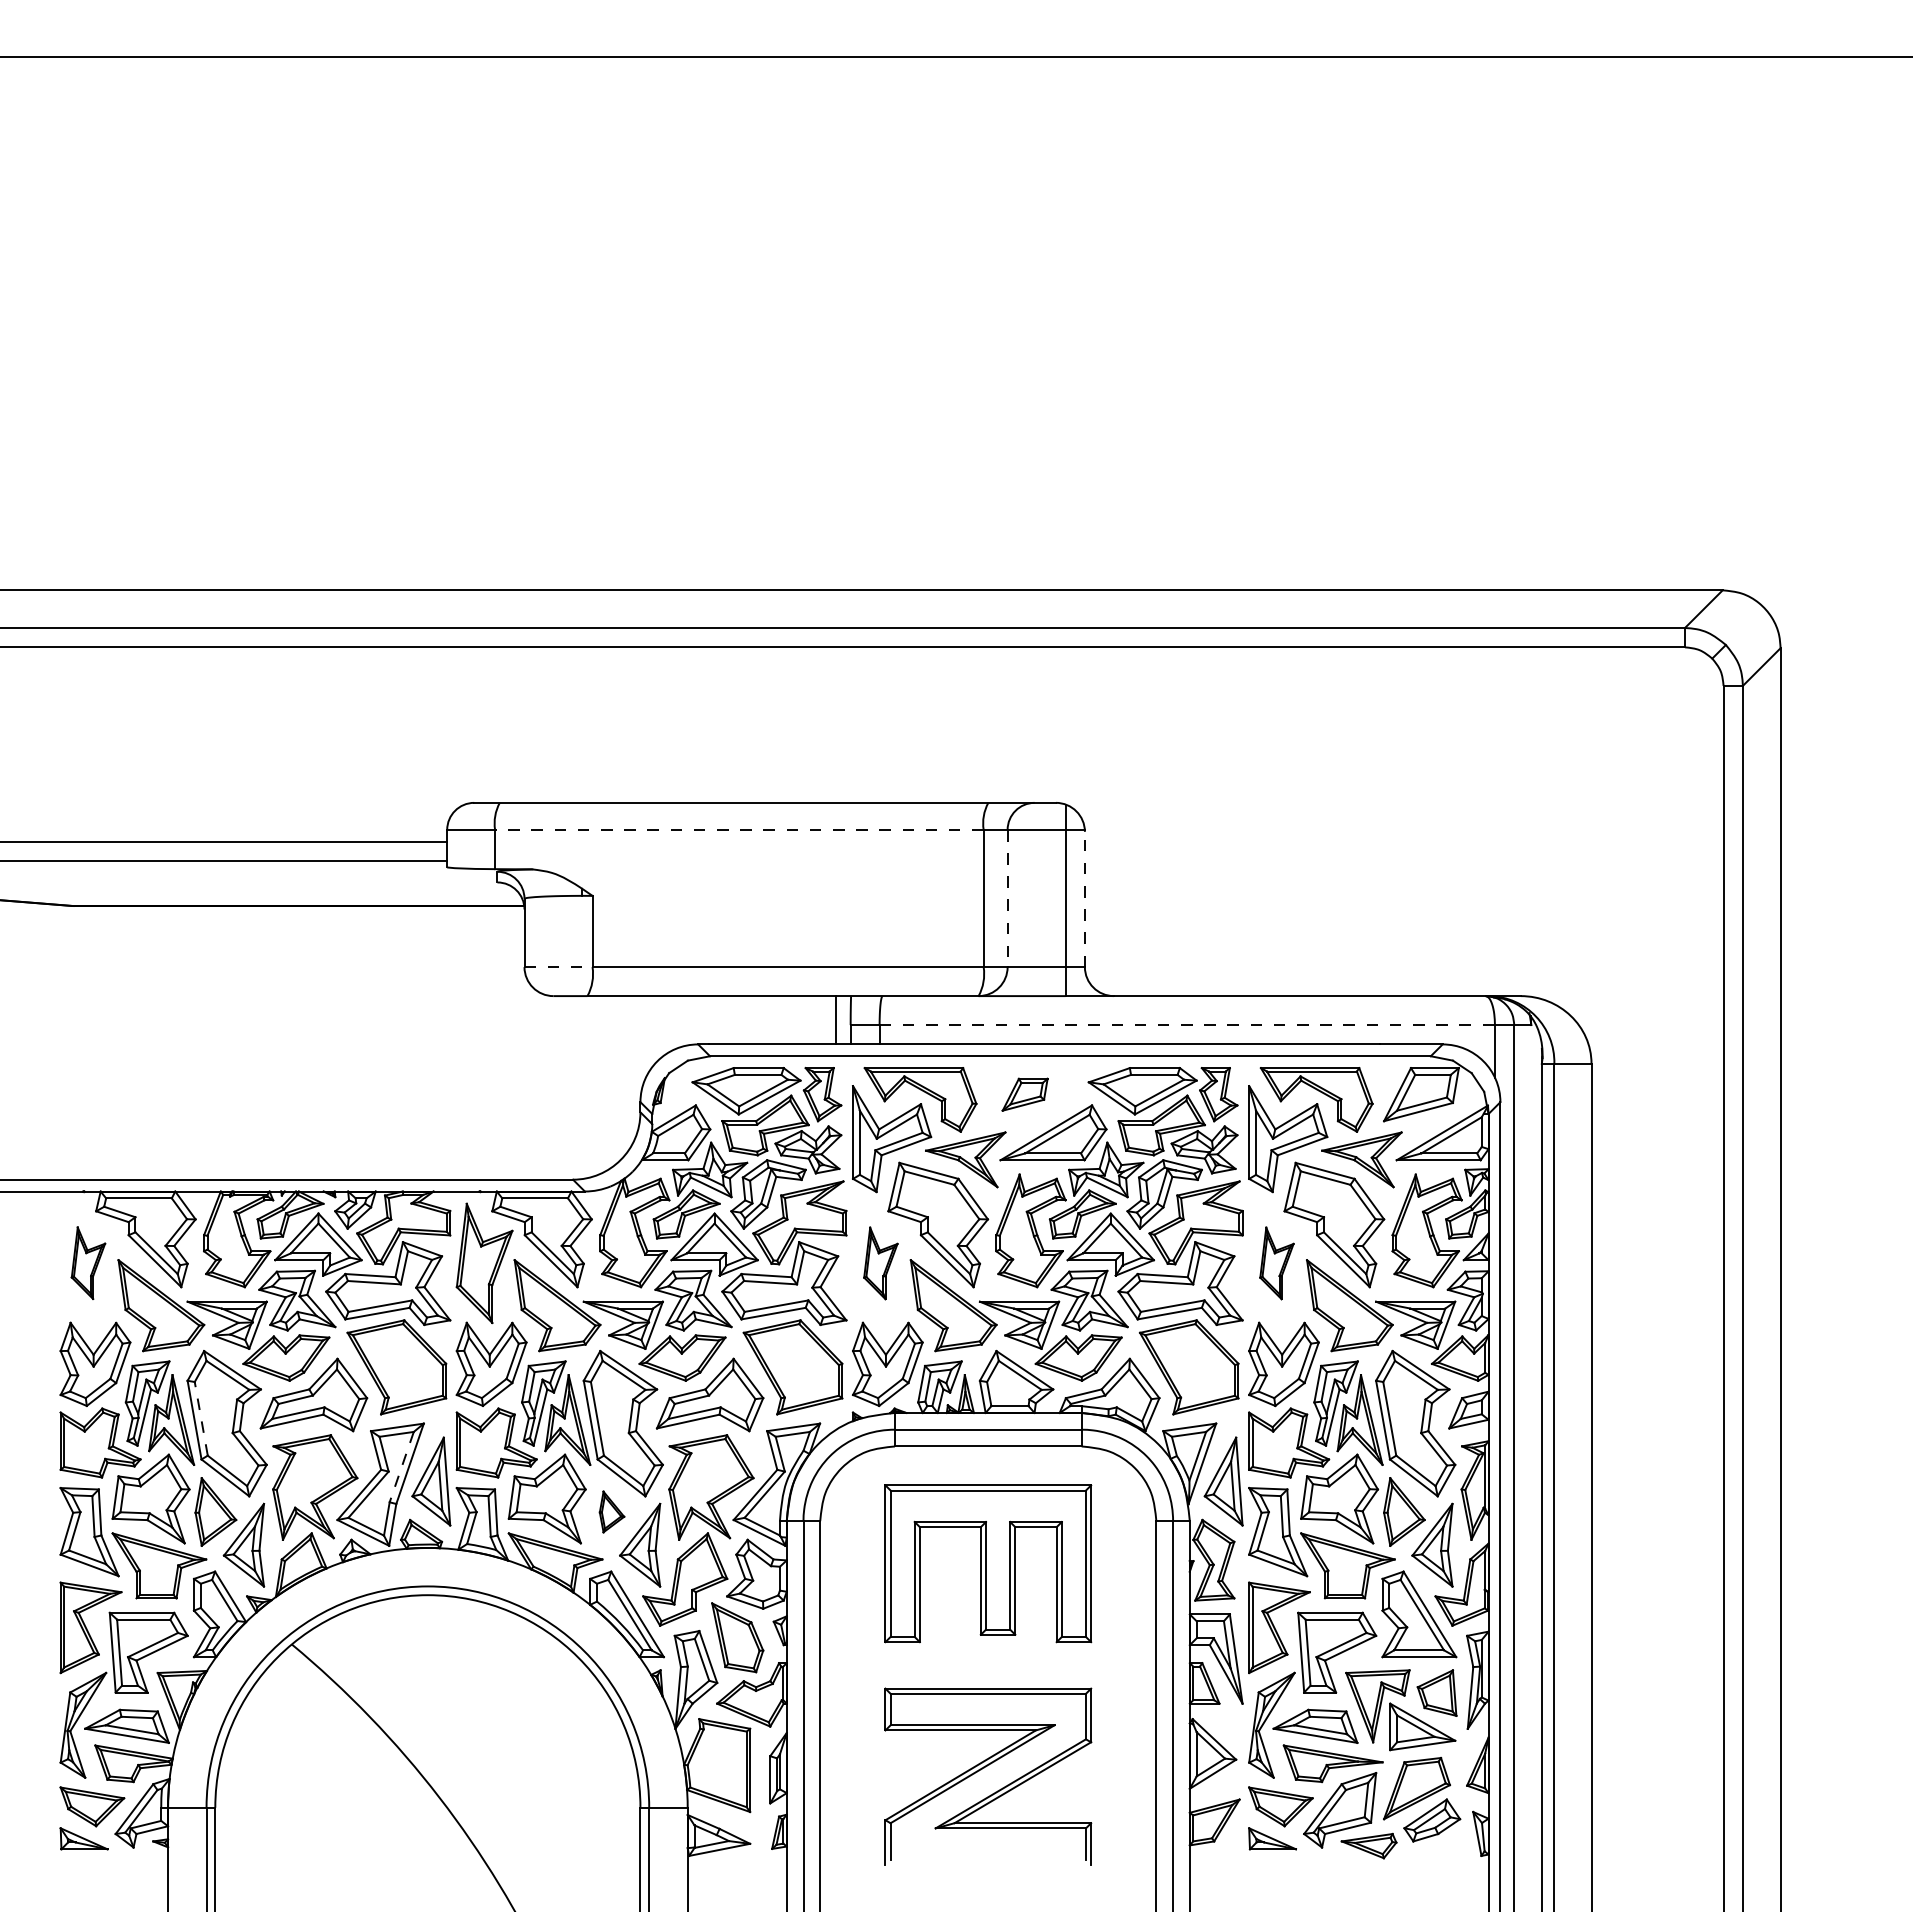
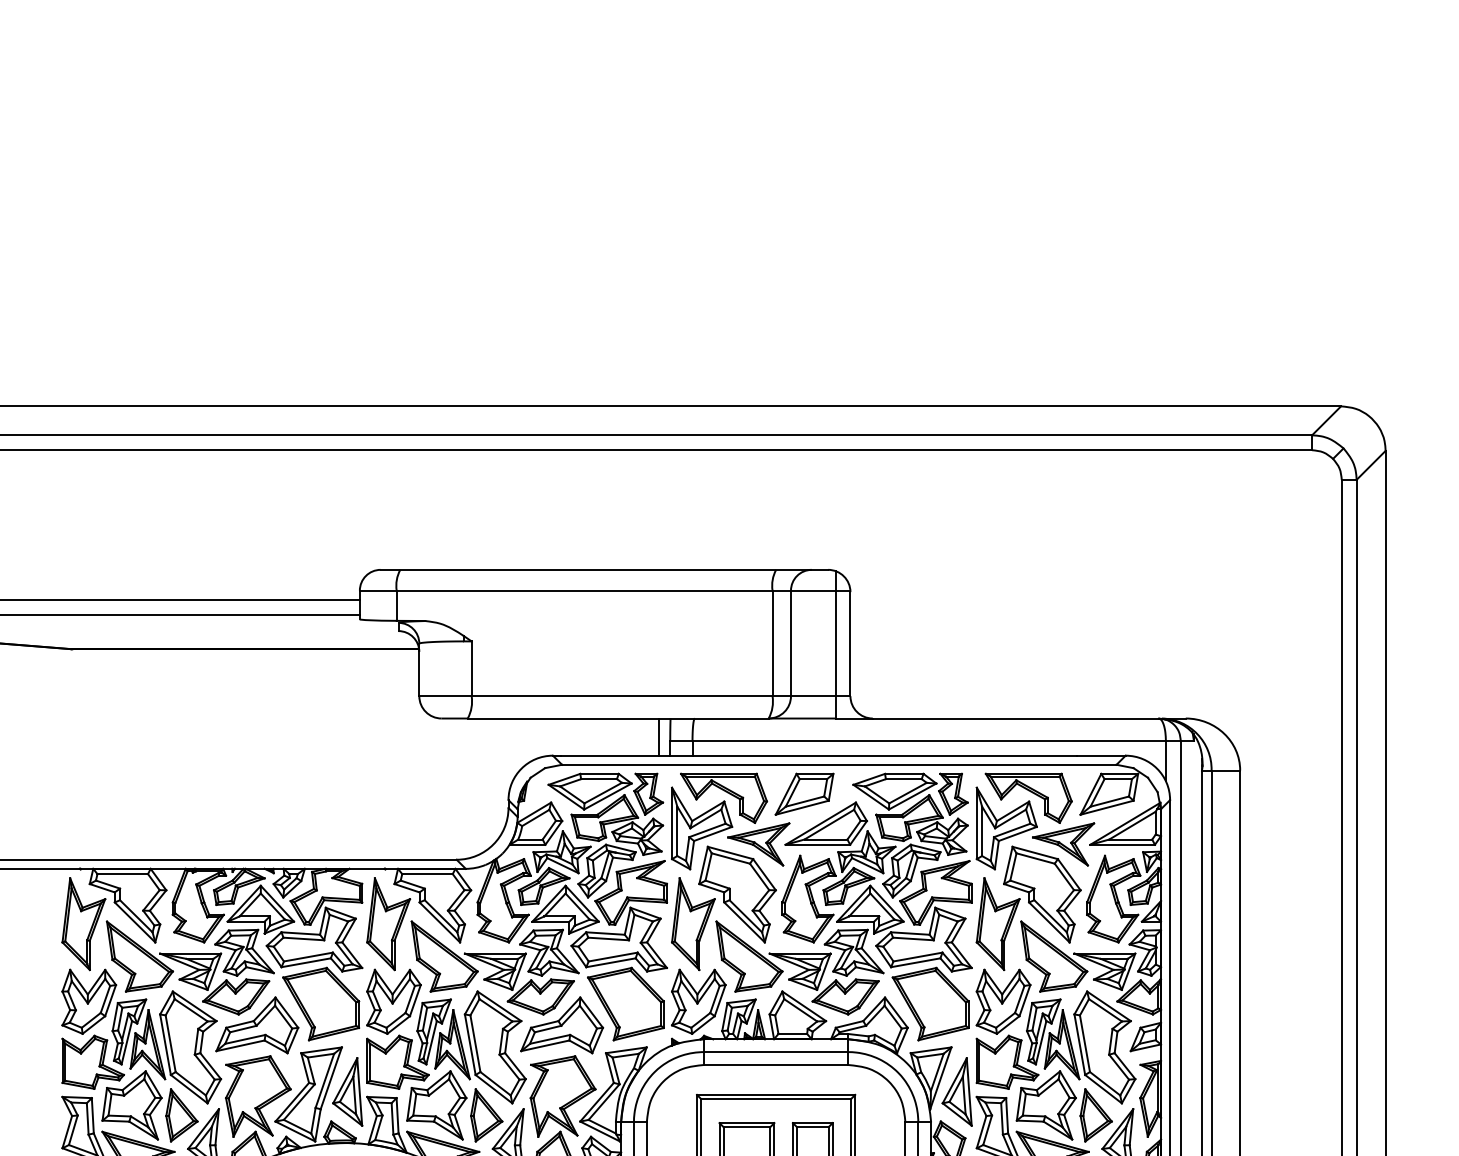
line: (738, 829) -> (583, 590), dashed -> solid
line: (1007, 898) -> (790, 643), dashed -> solid
line: (1084, 899) -> (850, 644), dashed -> solid
line: (559, 967) -> (446, 696), dashed -> solid
line: (1187, 1025) -> (929, 741), dashed -> solid
part: (1024, 1094) -> (803, 794), size x1.67
part: (88, 1262) -> (83, 923), size x1.67
part: (880, 1263) -> (693, 924), size x1.67
part: (1276, 1263) -> (997, 924), size x1.67
line: (201, 1418) -> (170, 1043), dashed -> solid
line: (401, 1467) -> (324, 1081), dashed -> solid
part: (611, 1511) -> (486, 1115), size x1.67

